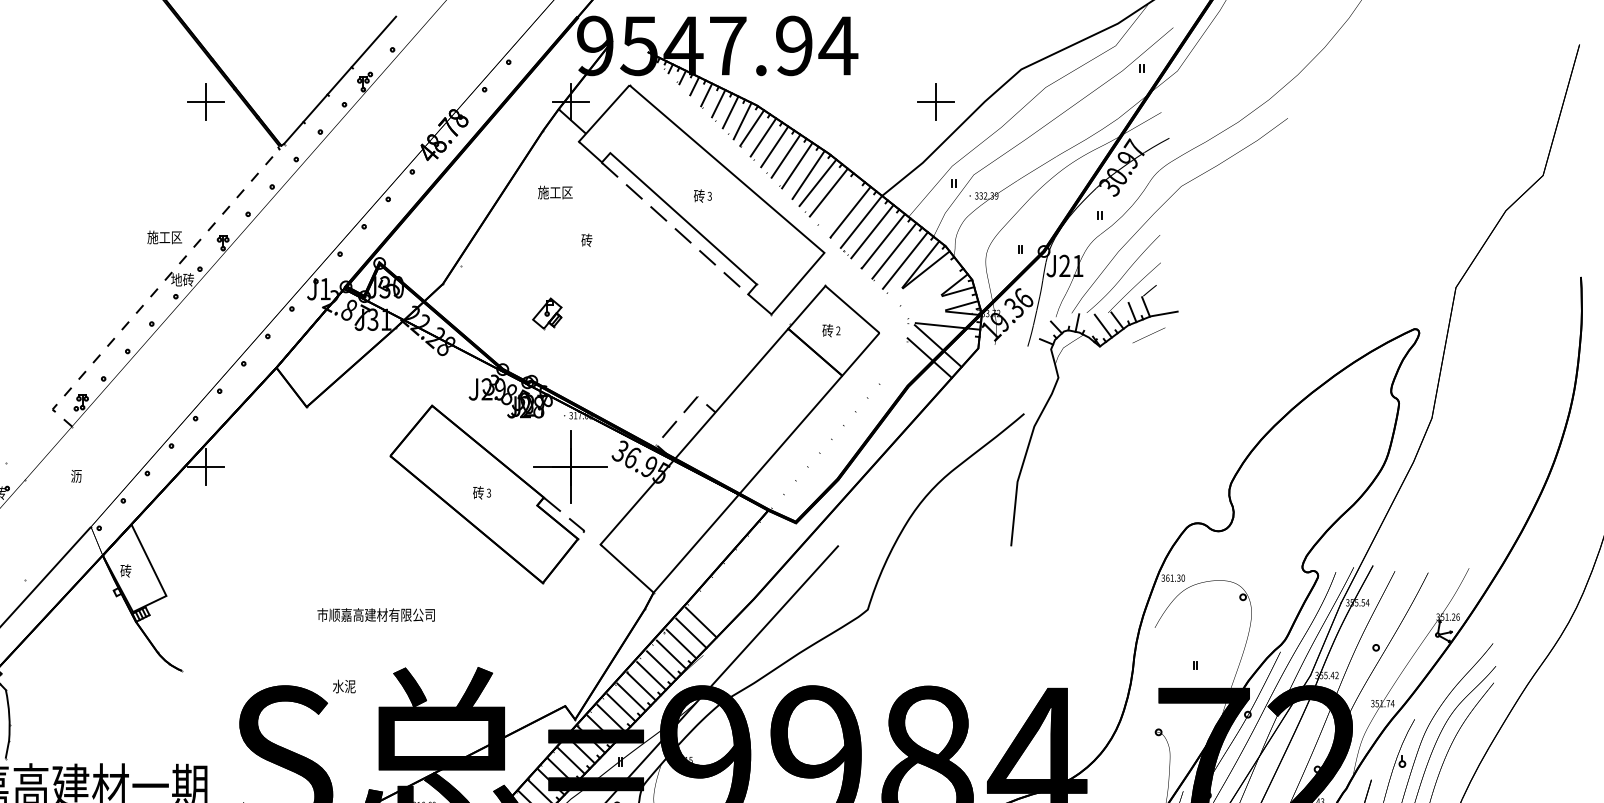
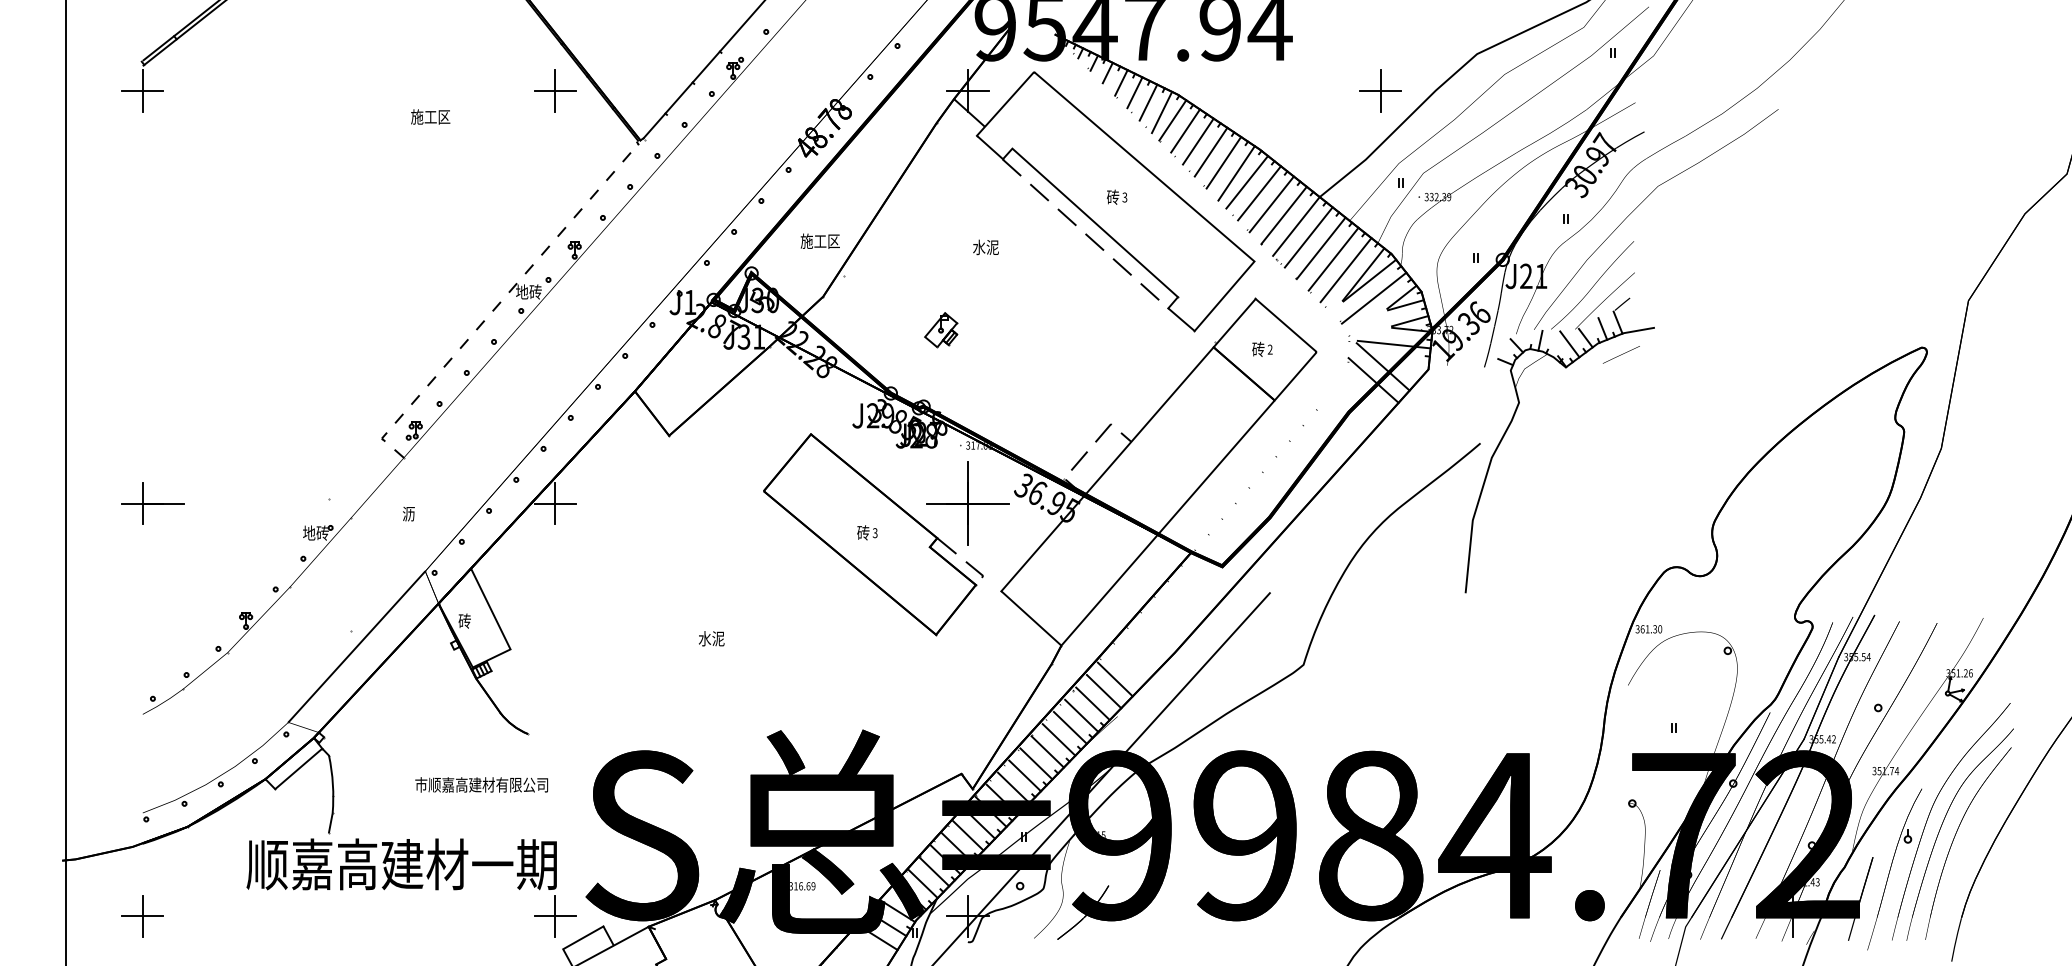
text: (554, 191) -> (819, 240), moved
line: (839, 202) -> (1271, 204), added
text: (164, 236) -> (430, 116), moved
text: (586, 240) -> (985, 247), 砖 -> 水泥
line: (929, 284) -> (1373, 297), added
text: (375, 614) -> (481, 784), moved
text: (344, 686) -> (711, 638), moved

